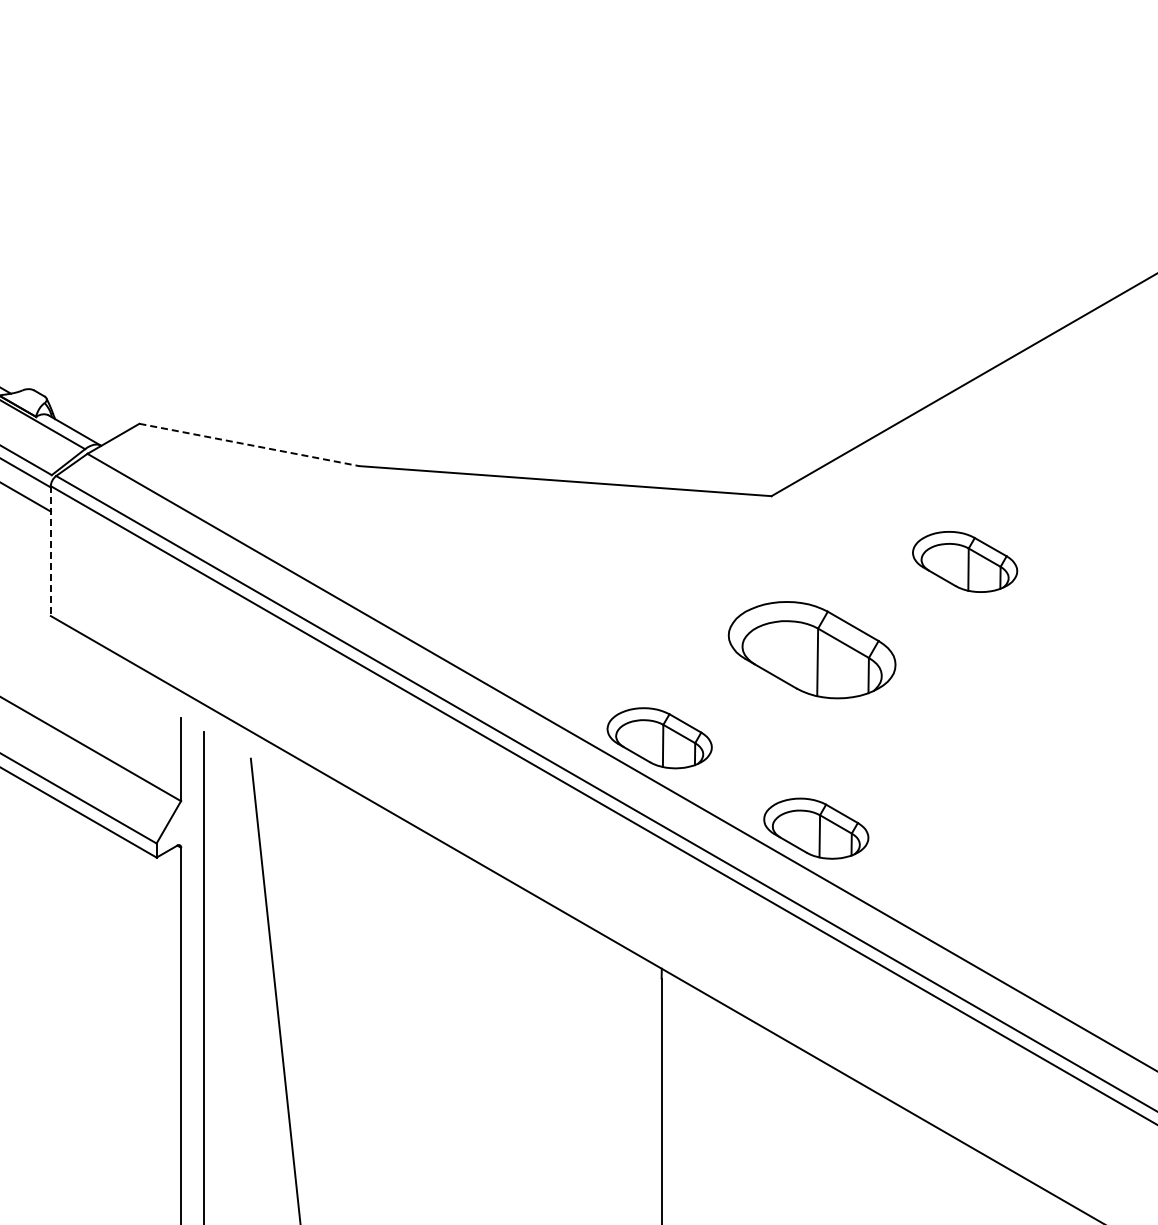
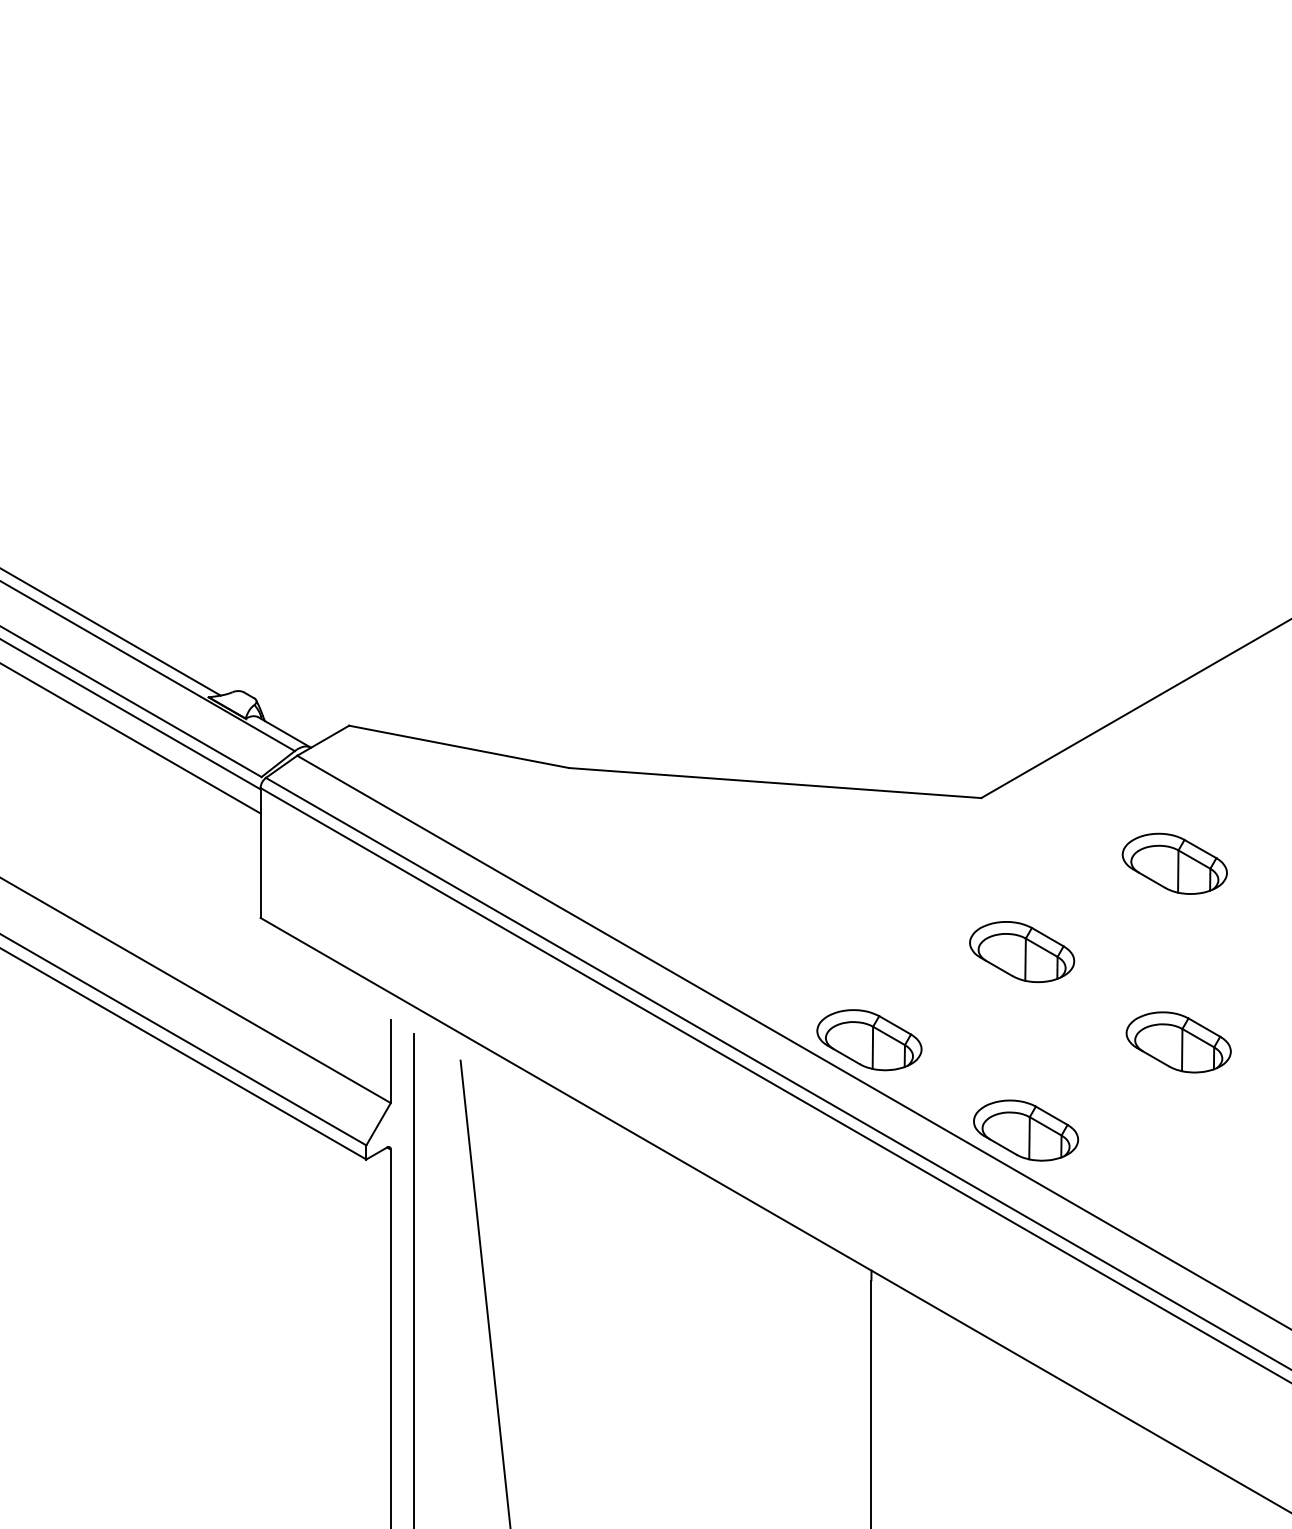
line: (249, 444) -> (459, 746), dashed -> solid
line: (50, 551) -> (260, 853), dashed -> solid
part: (812, 649) -> (1022, 951), size x0.62
part: (968, 740) -> (1178, 1042), added

